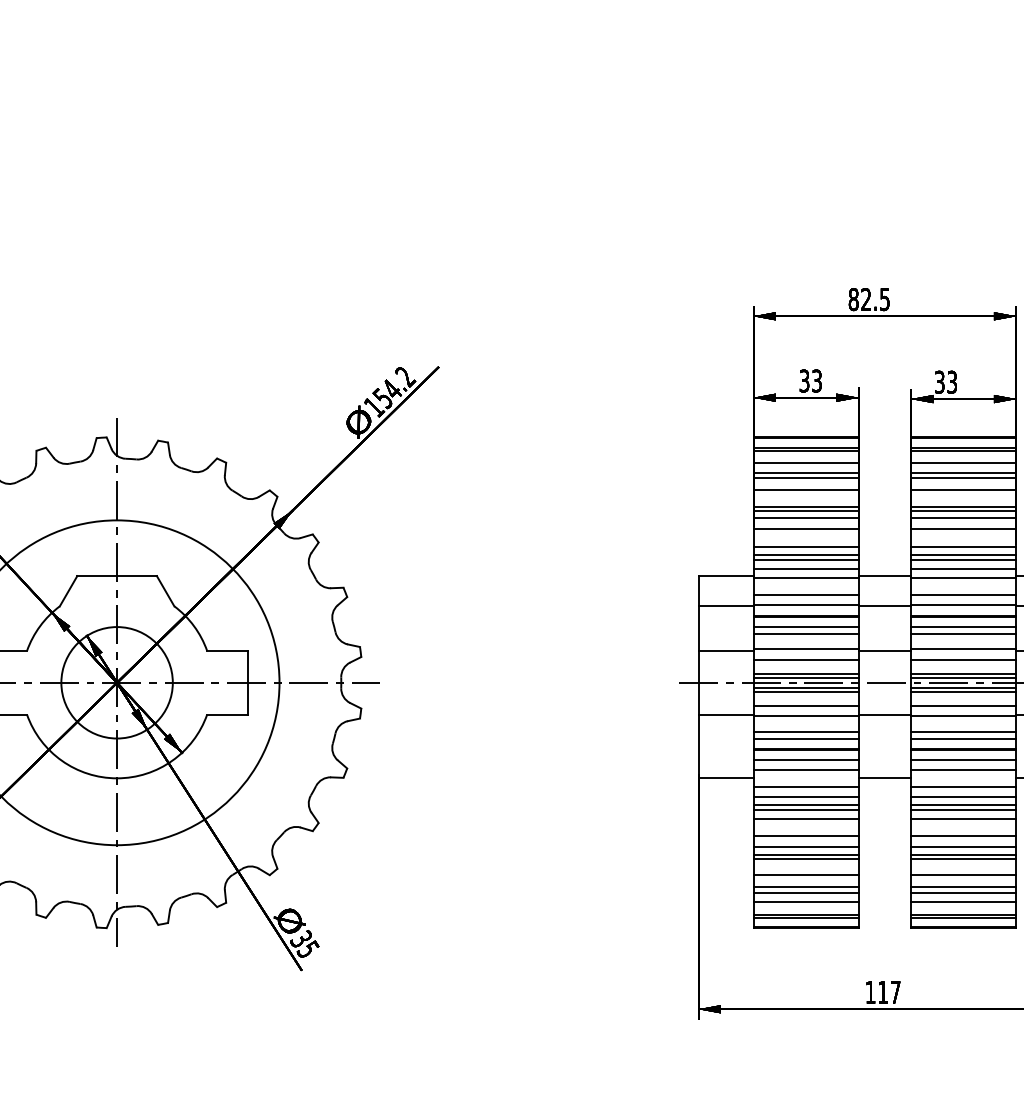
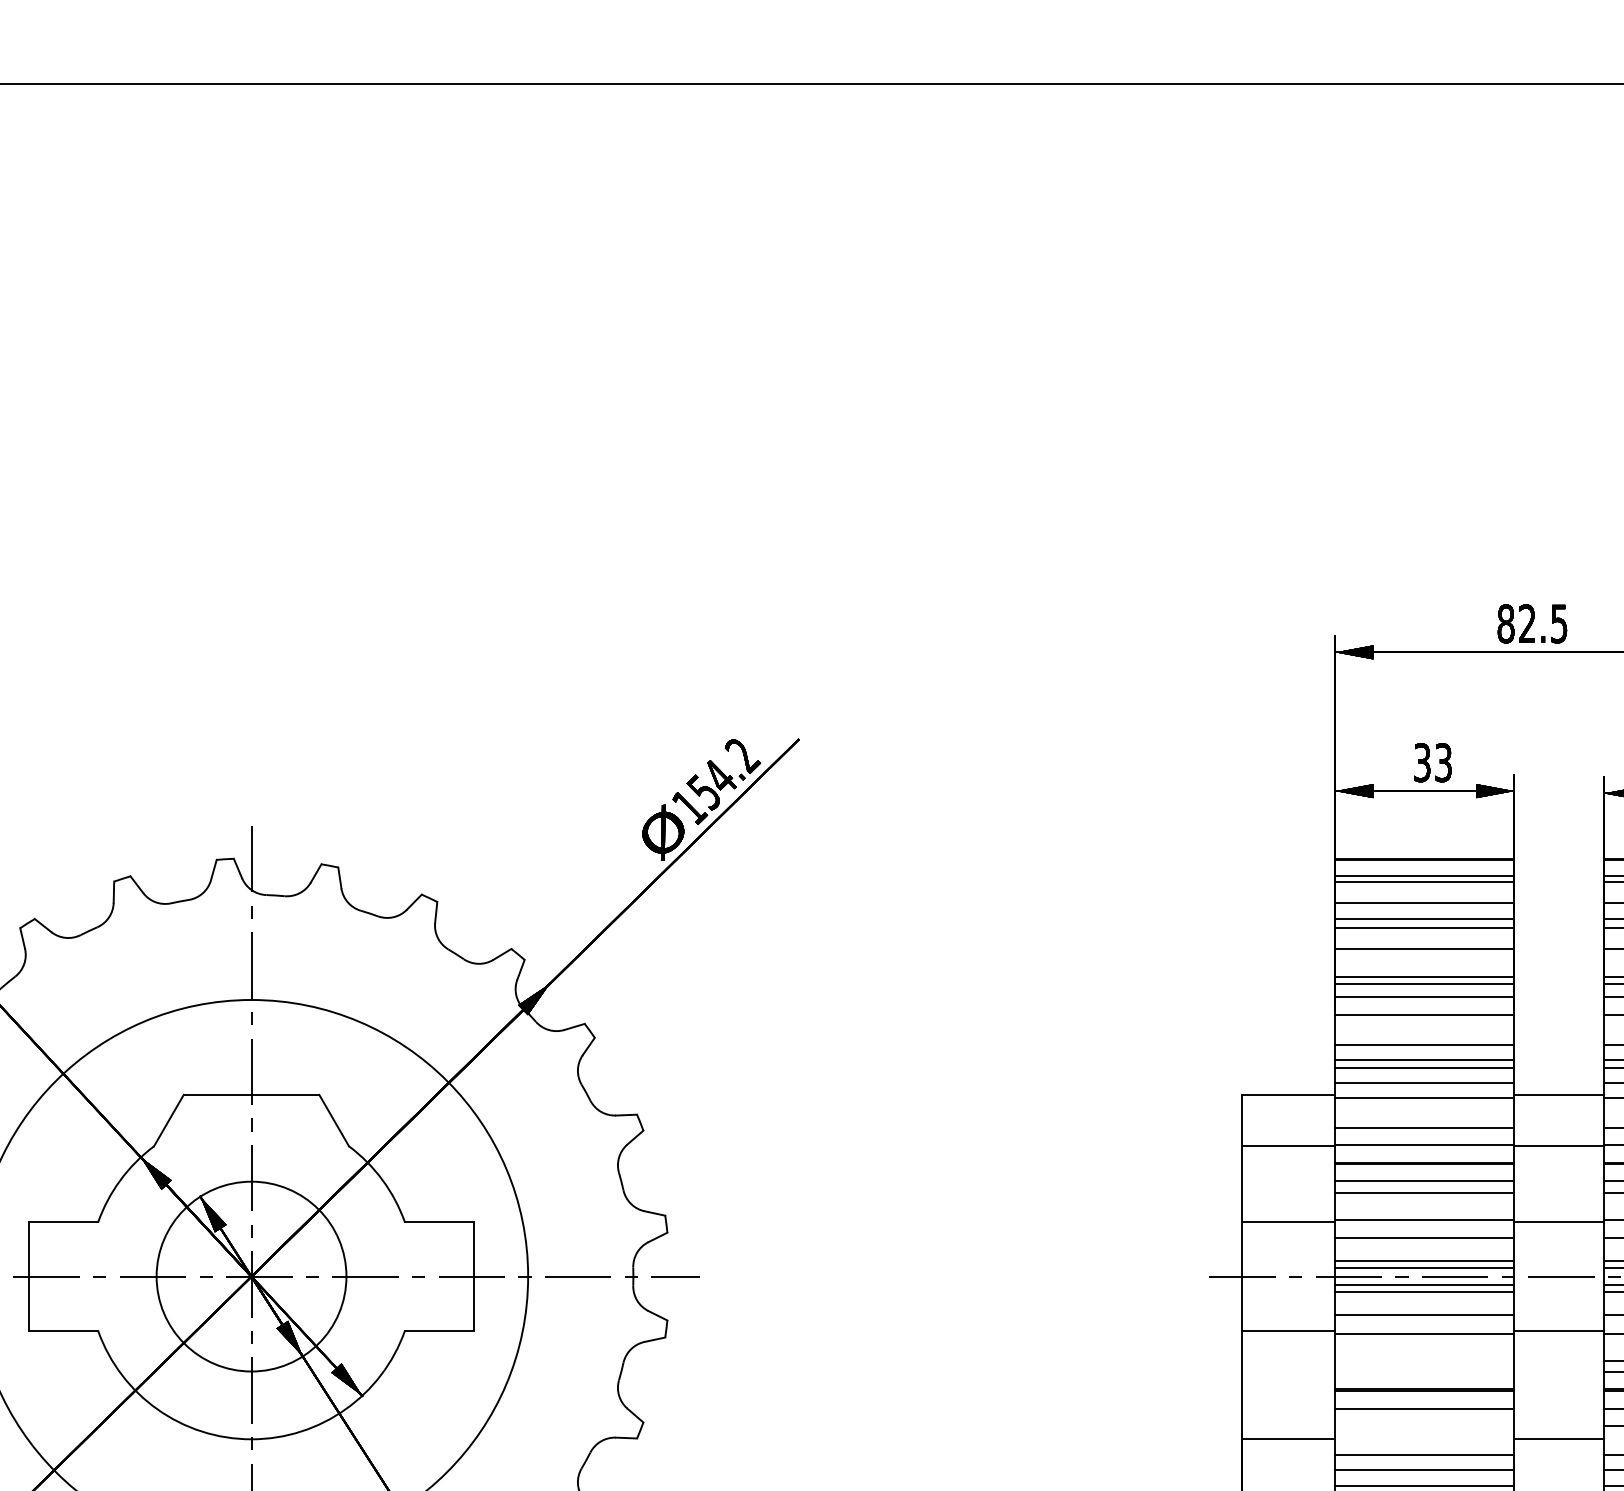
line: (805, 732) -> (1423, 1361), removed
line: (805, 738) -> (1423, 1371), removed
line: (805, 770) -> (1423, 1425), removed

